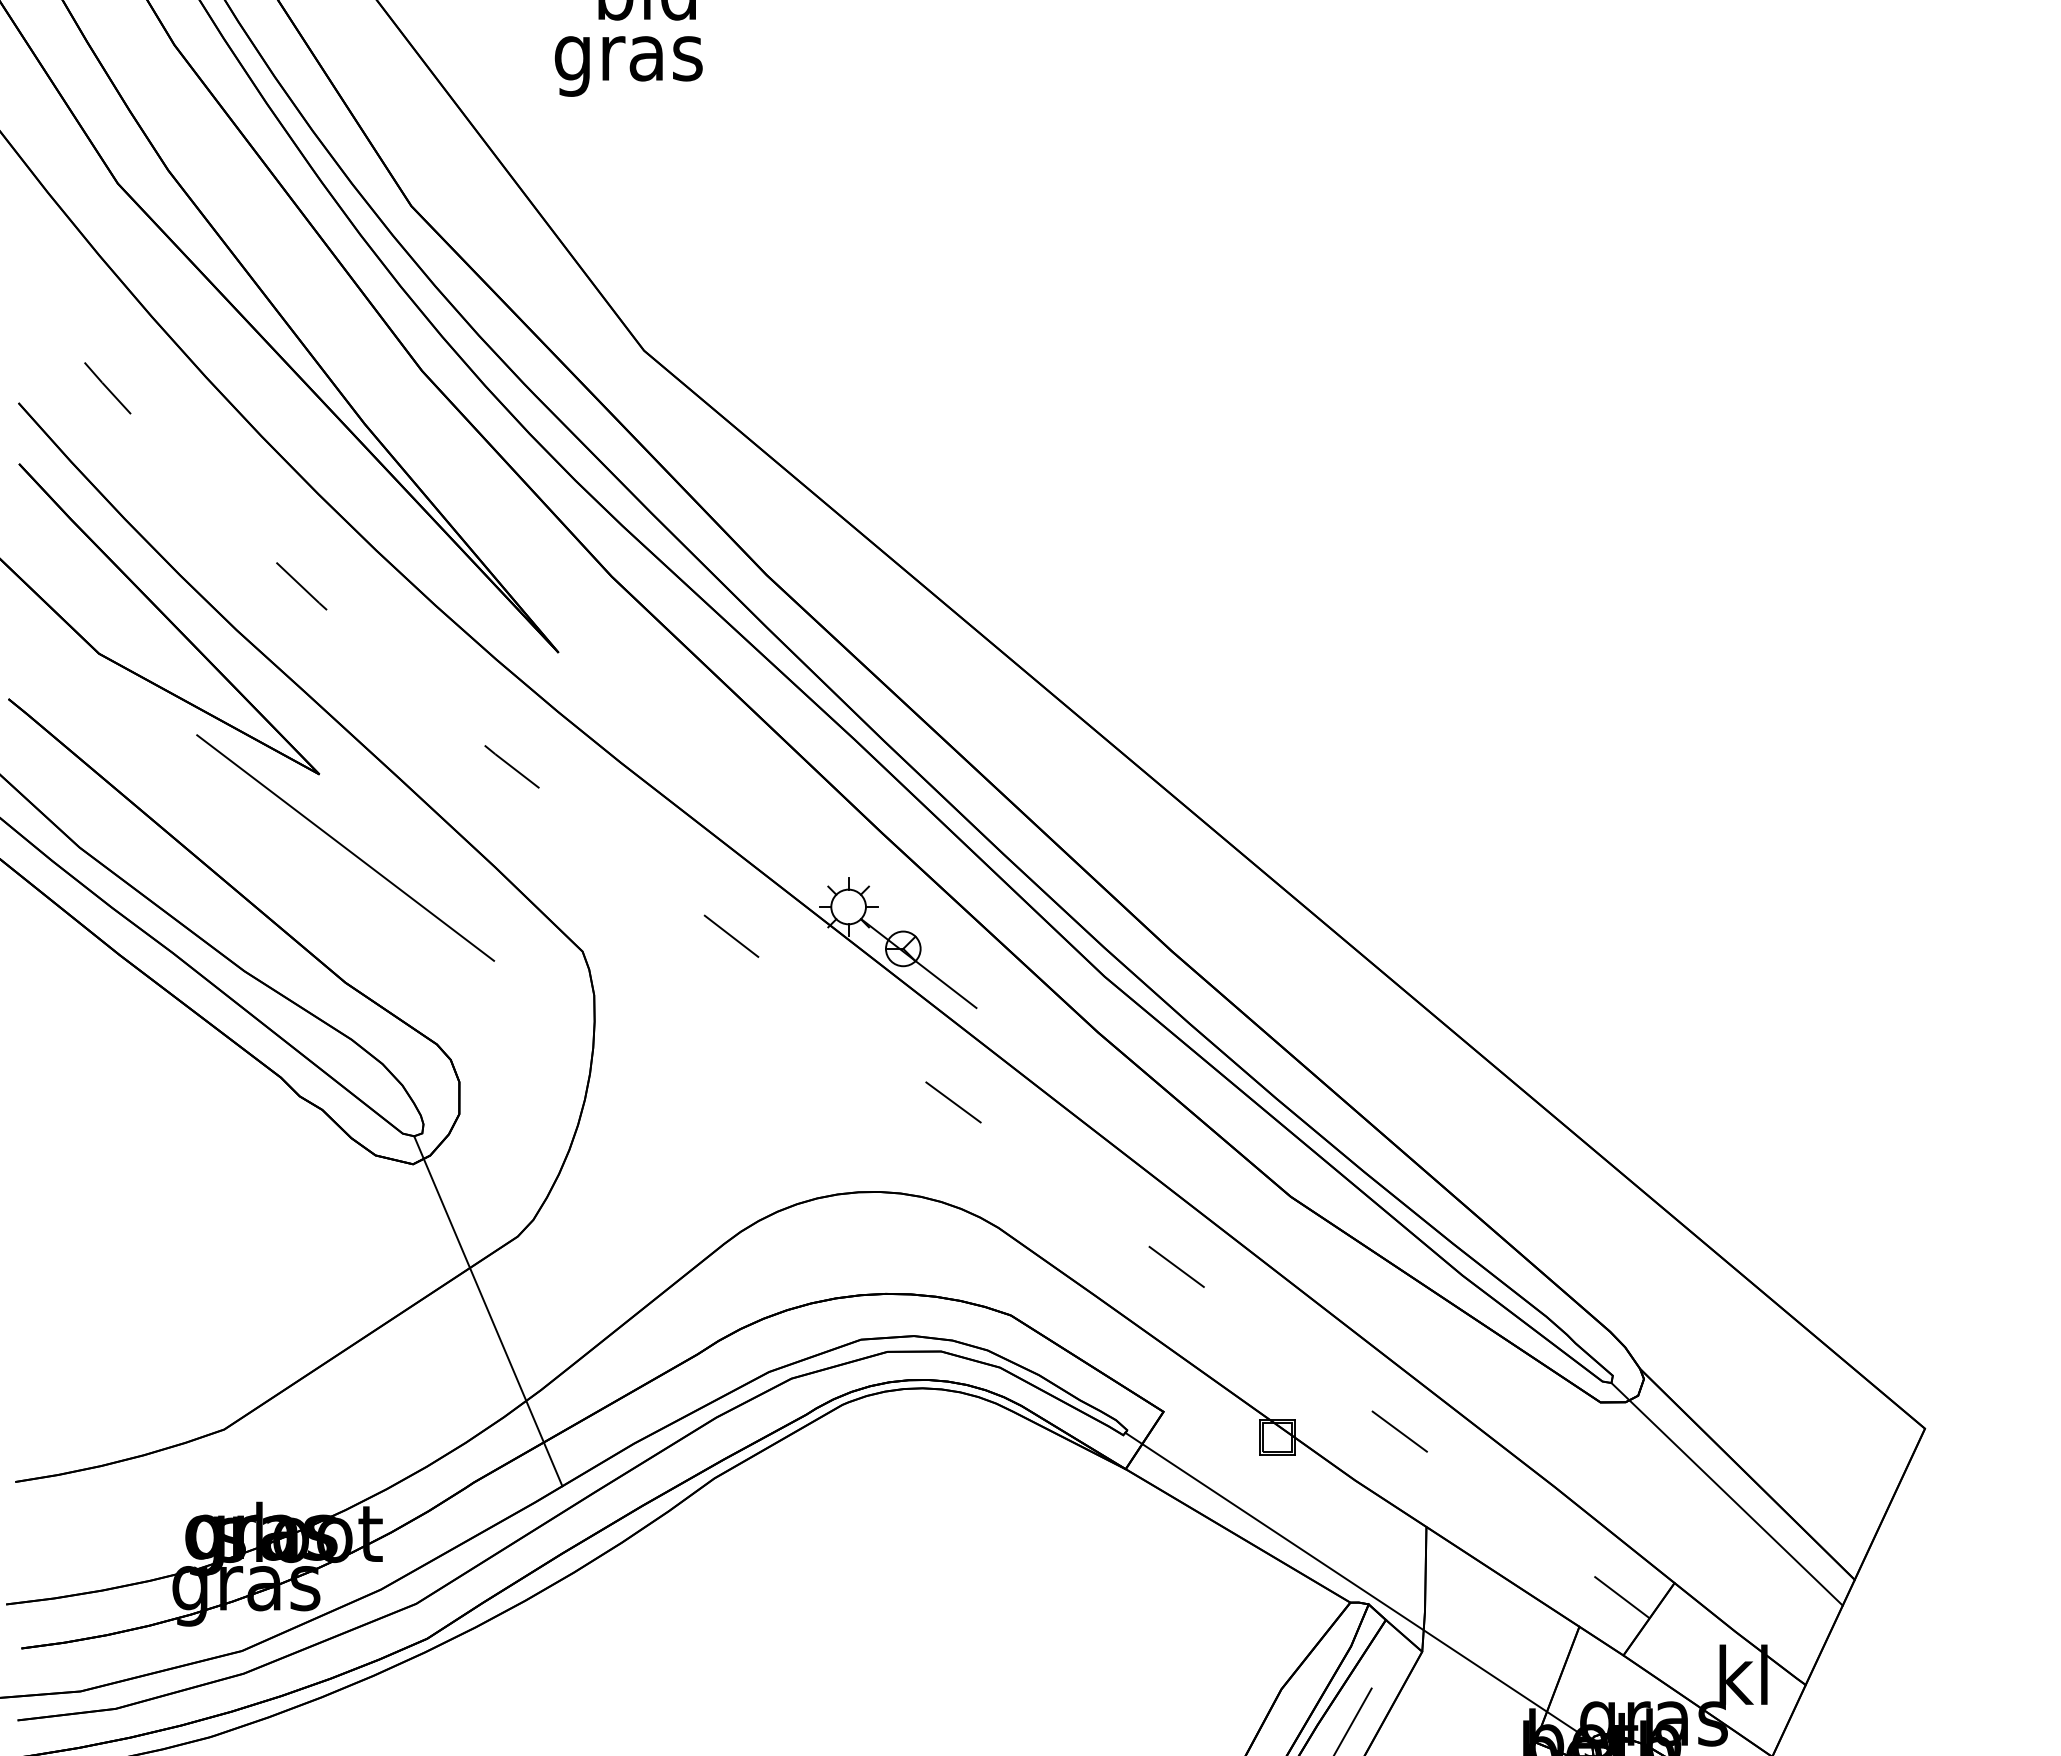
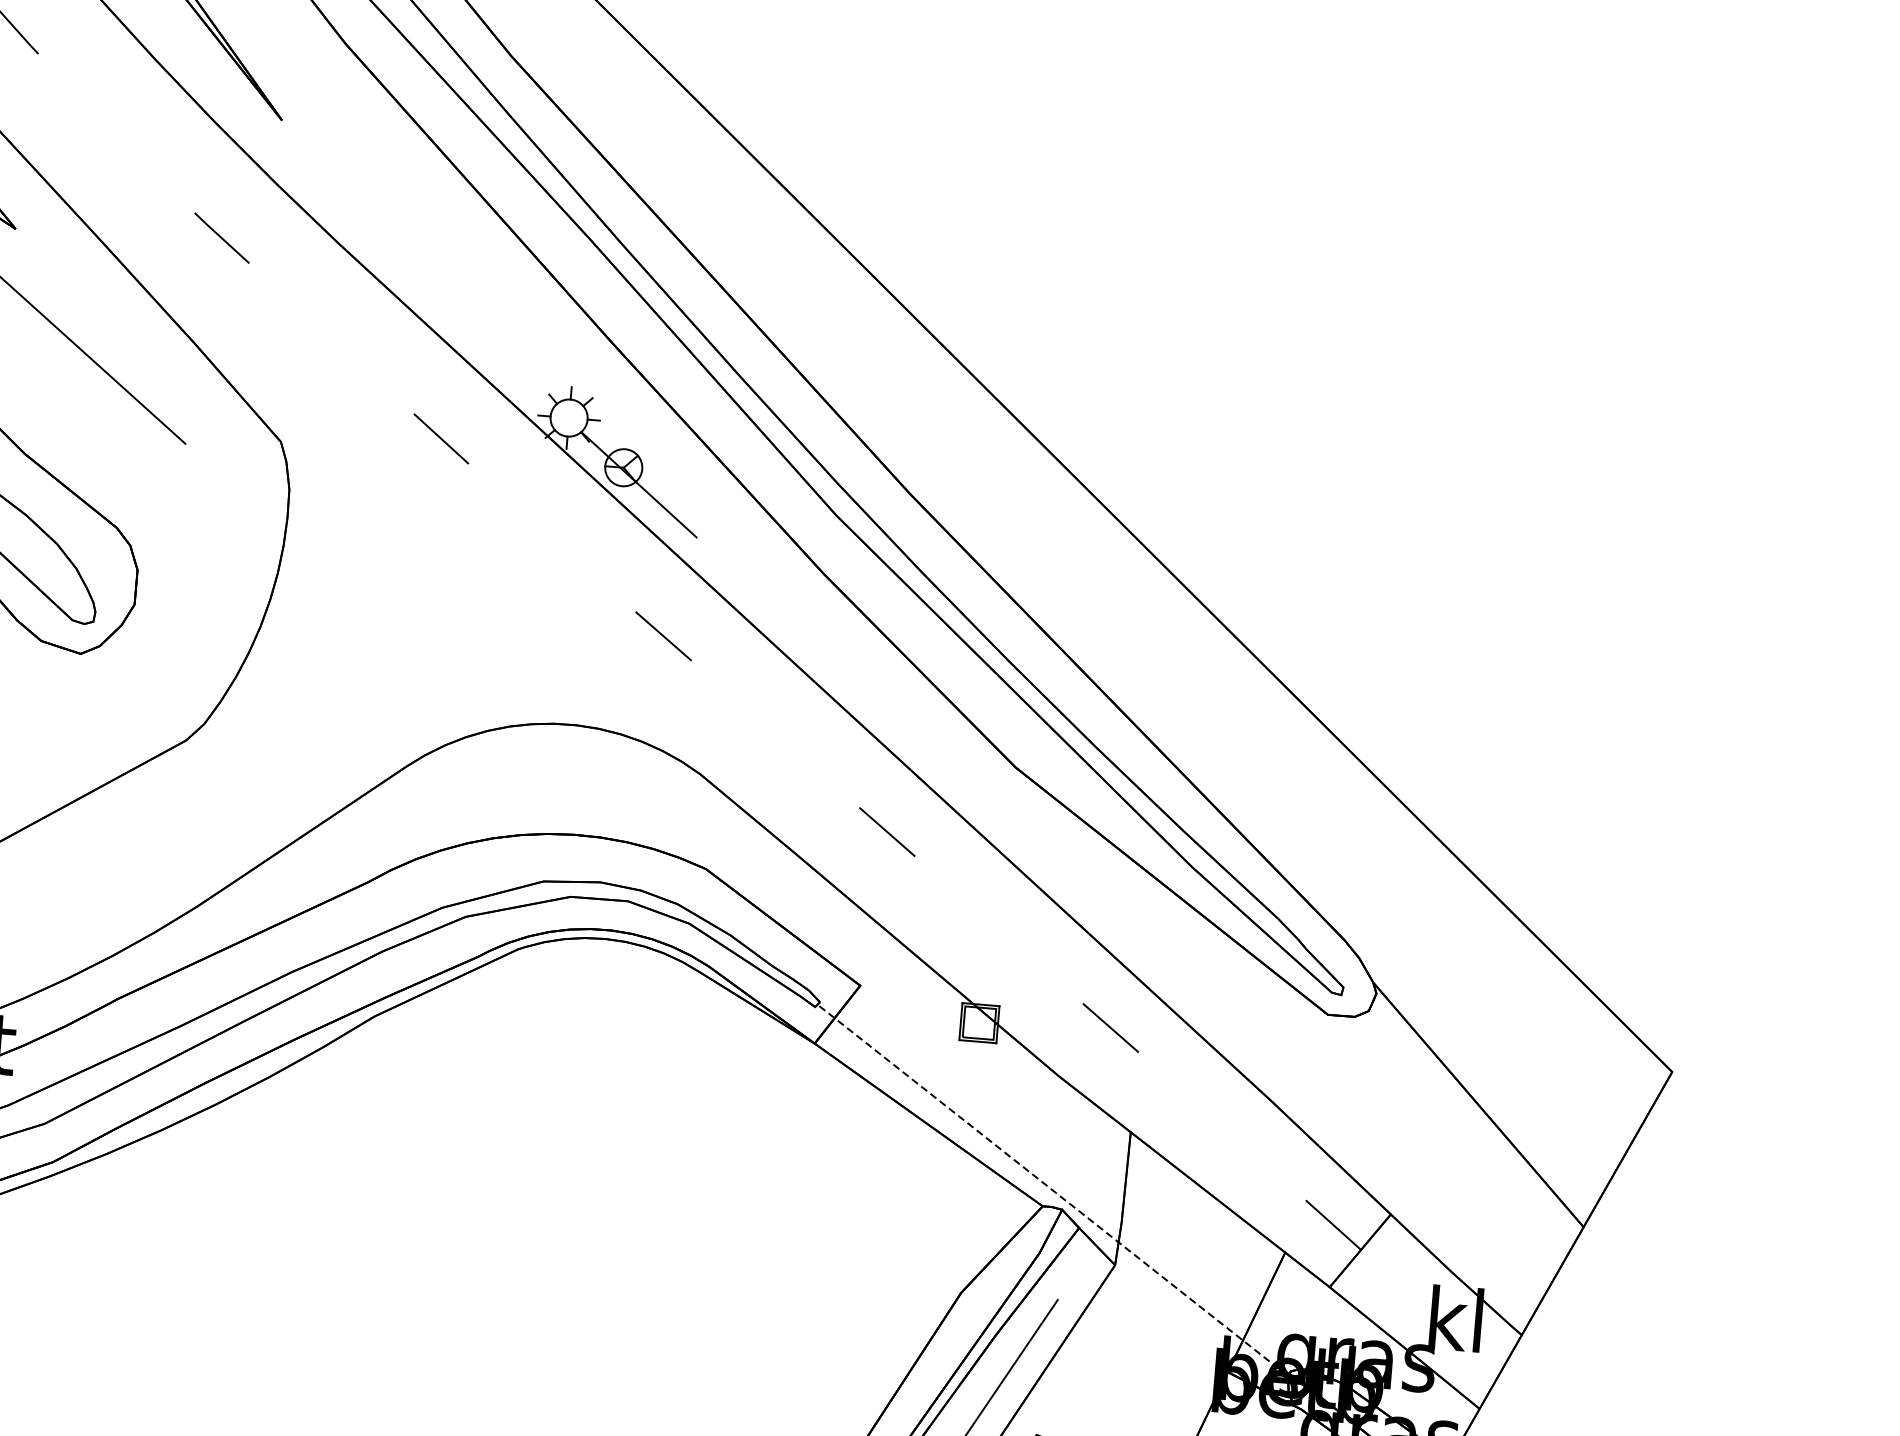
line: (488, 1311) -> (148, 817), removed
line: (1726, 1494) -> (1454, 1124), removed
line: (1358, 1587) -> (1052, 1190), solid -> dashed

